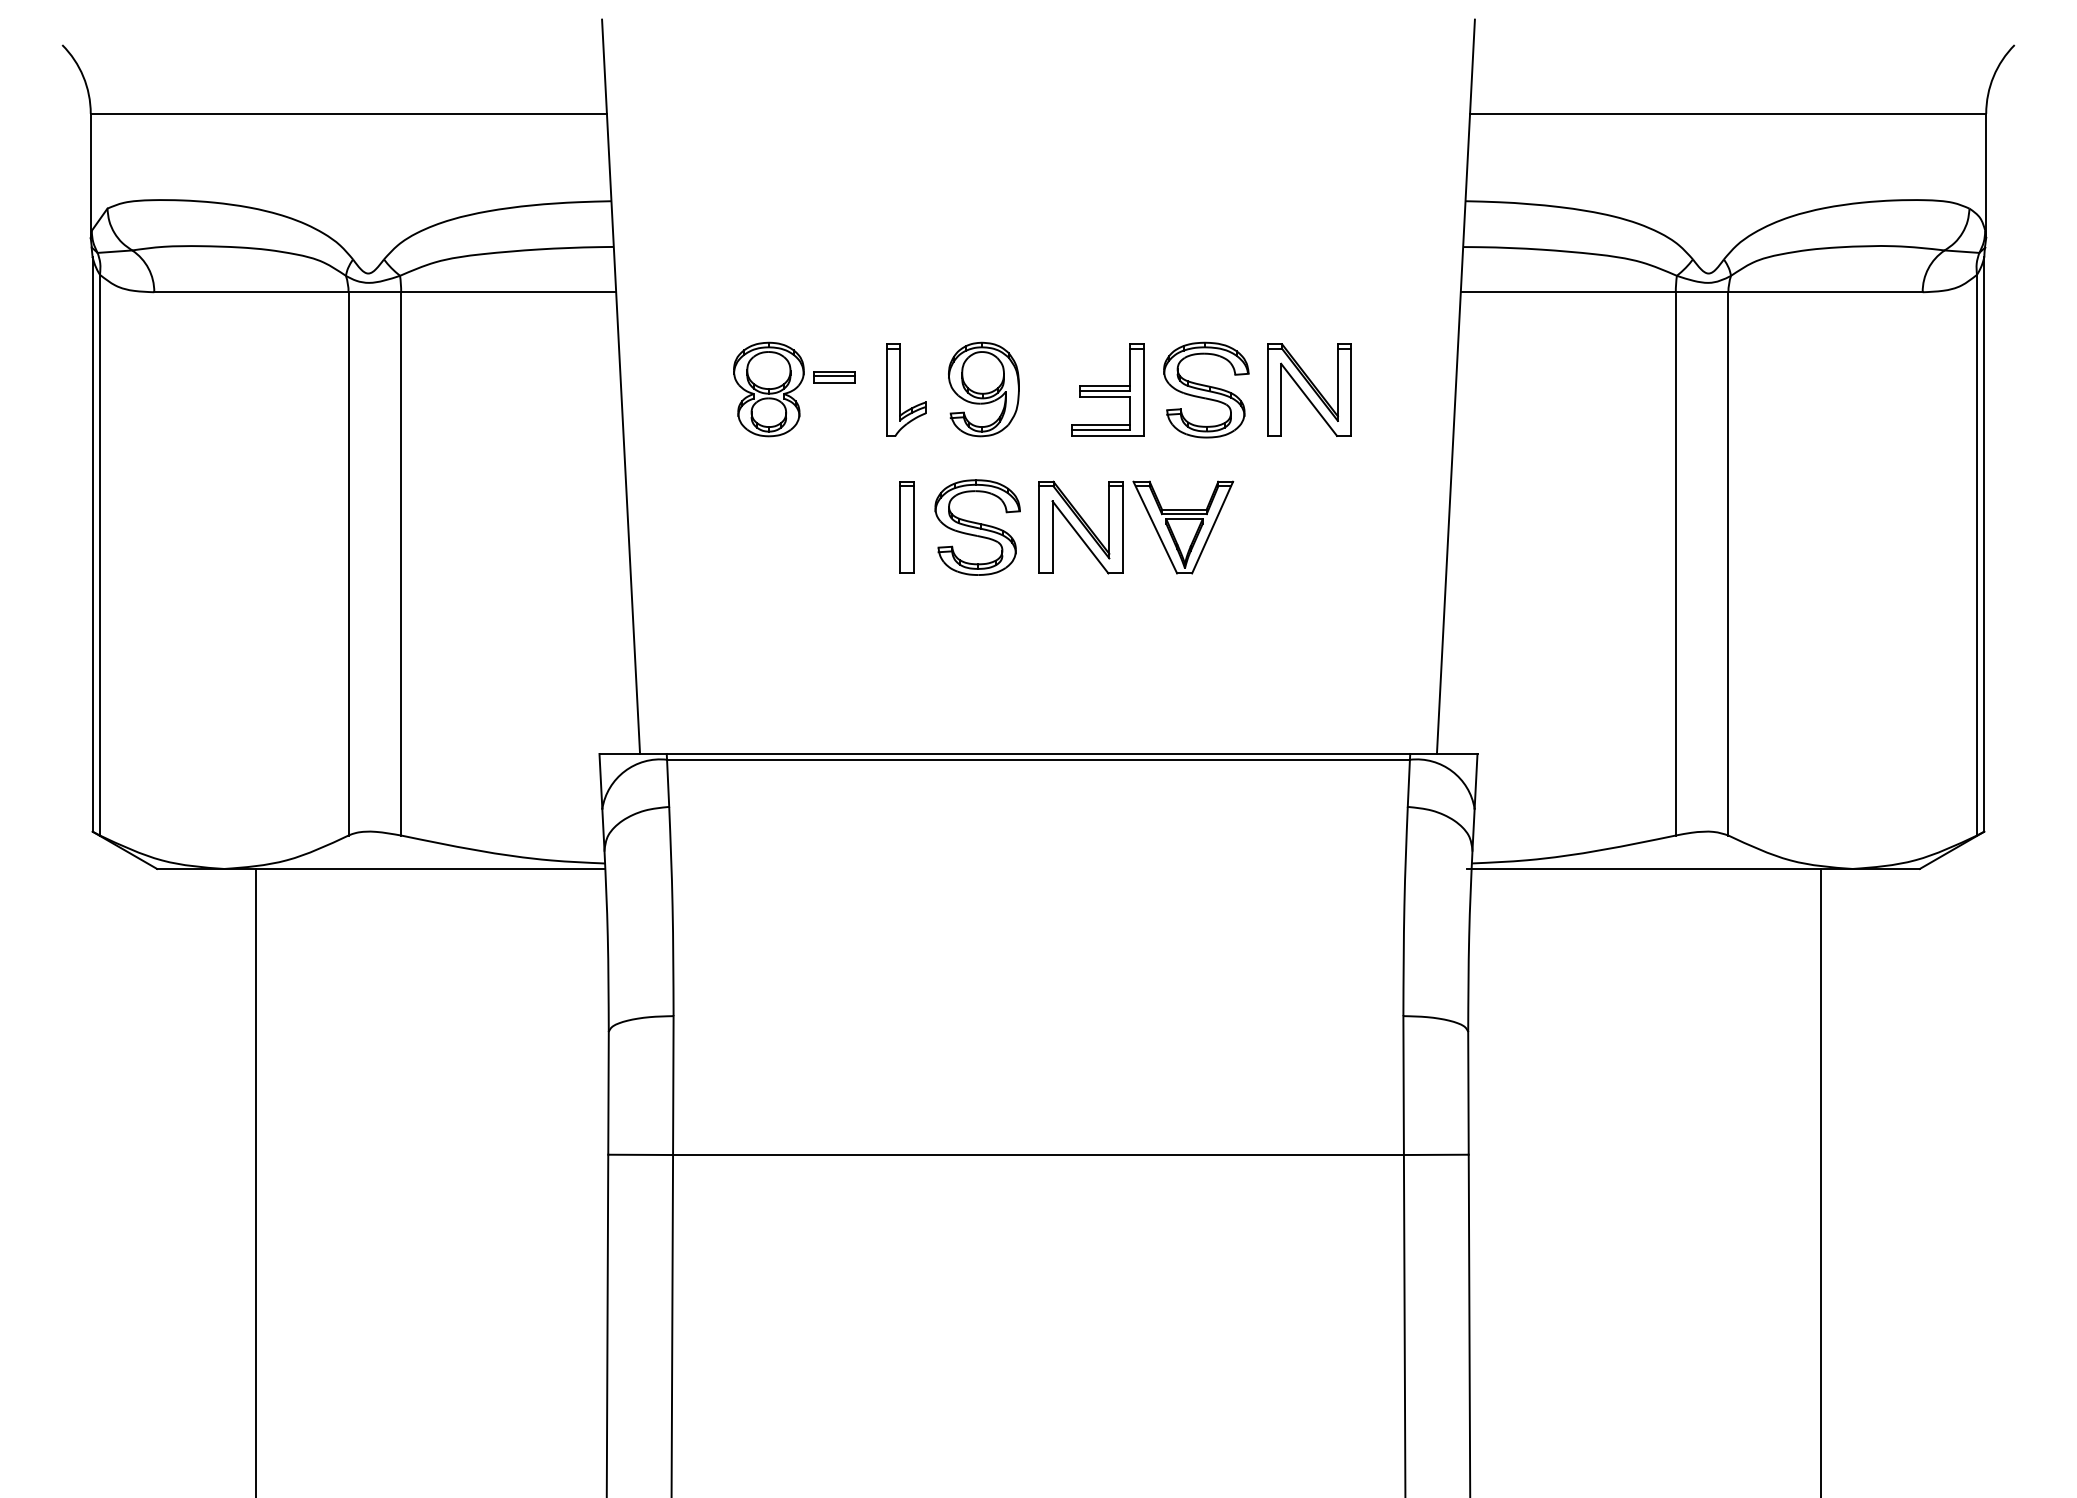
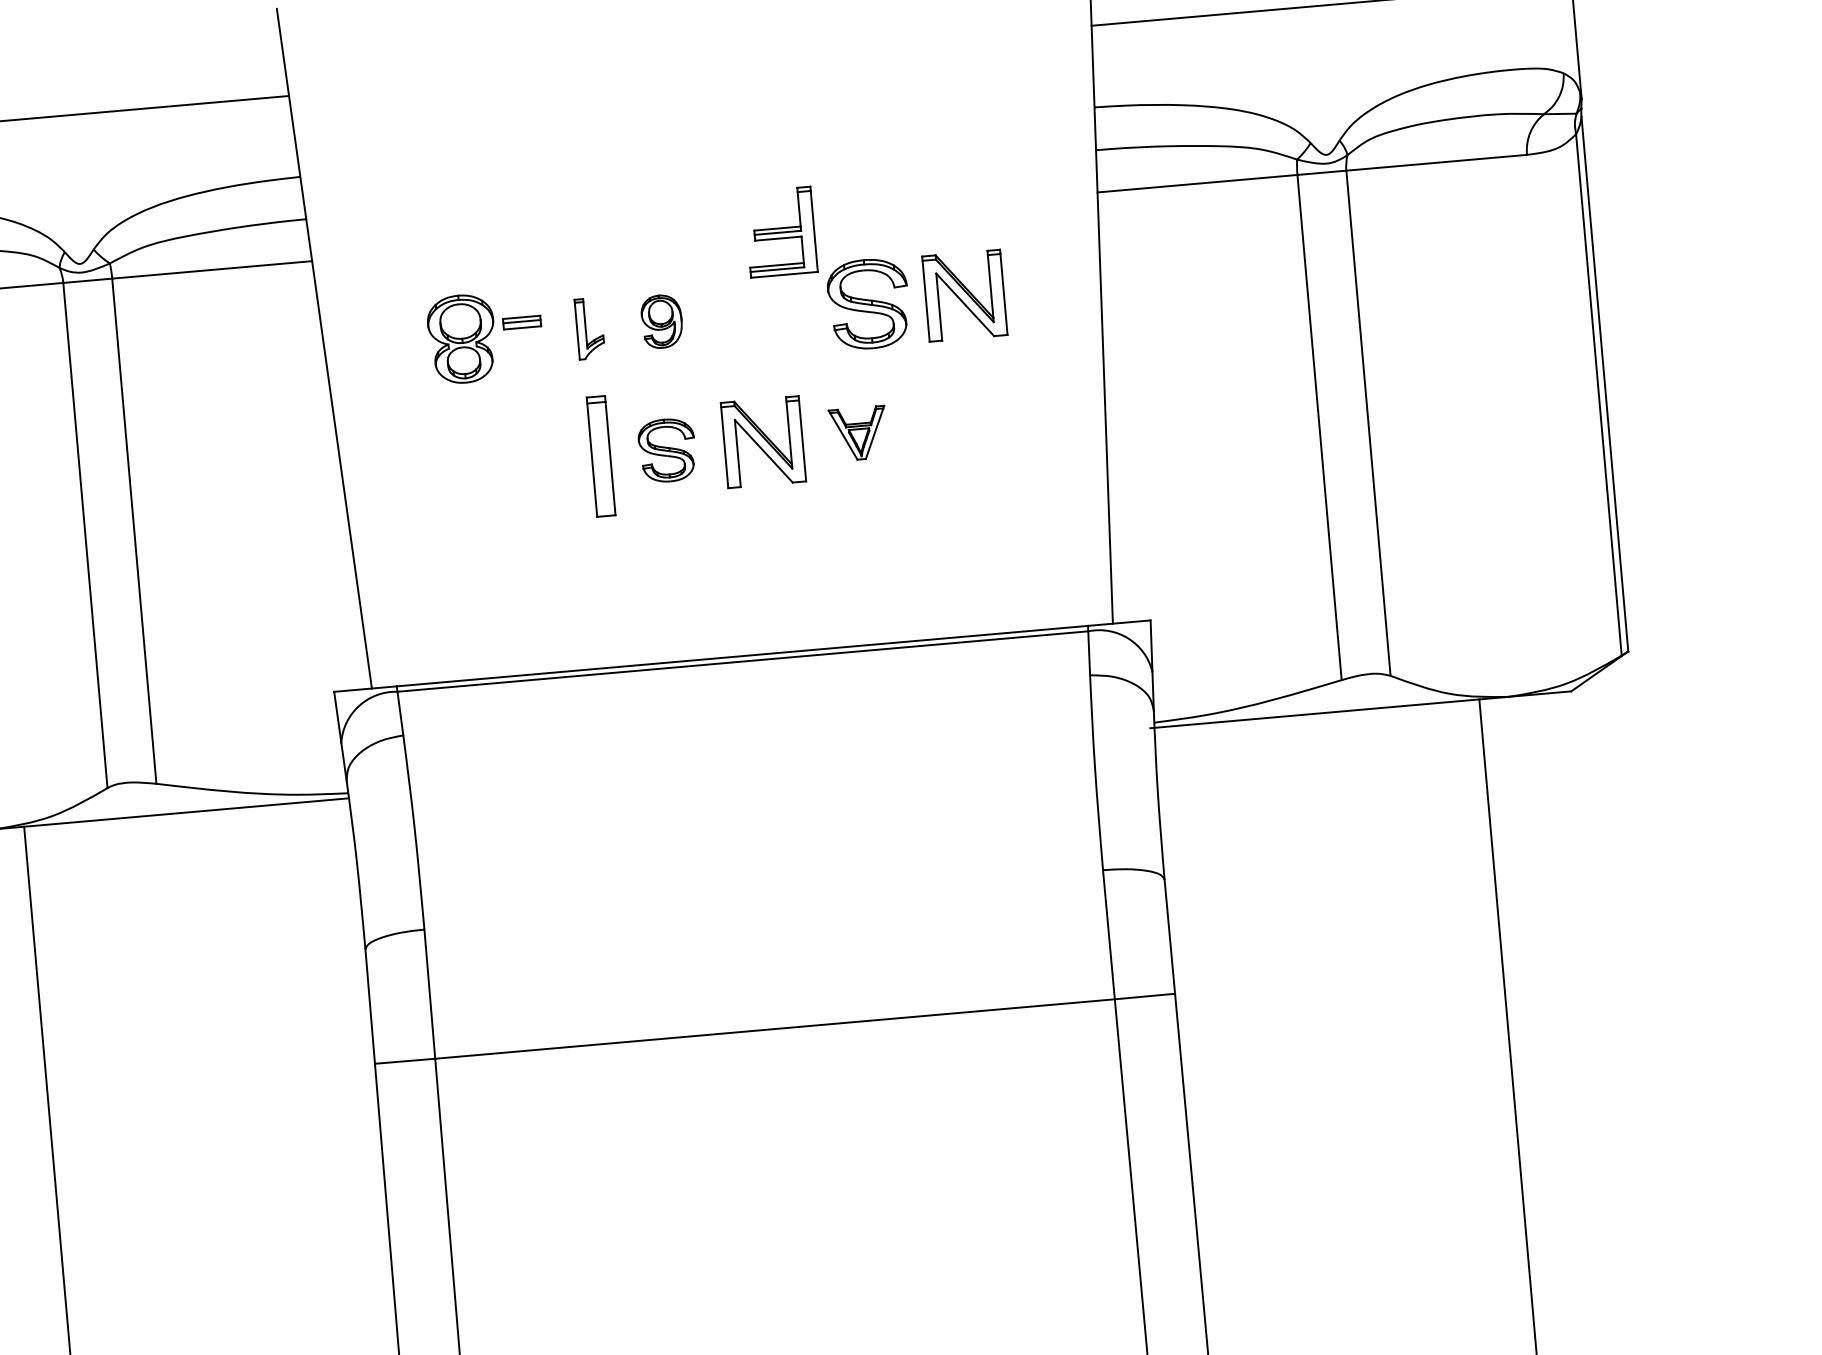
part: (906, 389) -> (590, 327), size x0.7
part: (983, 389) -> (661, 321), size x0.6
part: (1107, 389) -> (780, 231), moved
part: (906, 527) -> (601, 456), size x1.4
part: (977, 527) -> (667, 450), size x0.7
part: (1183, 527) -> (858, 433), size x0.6

